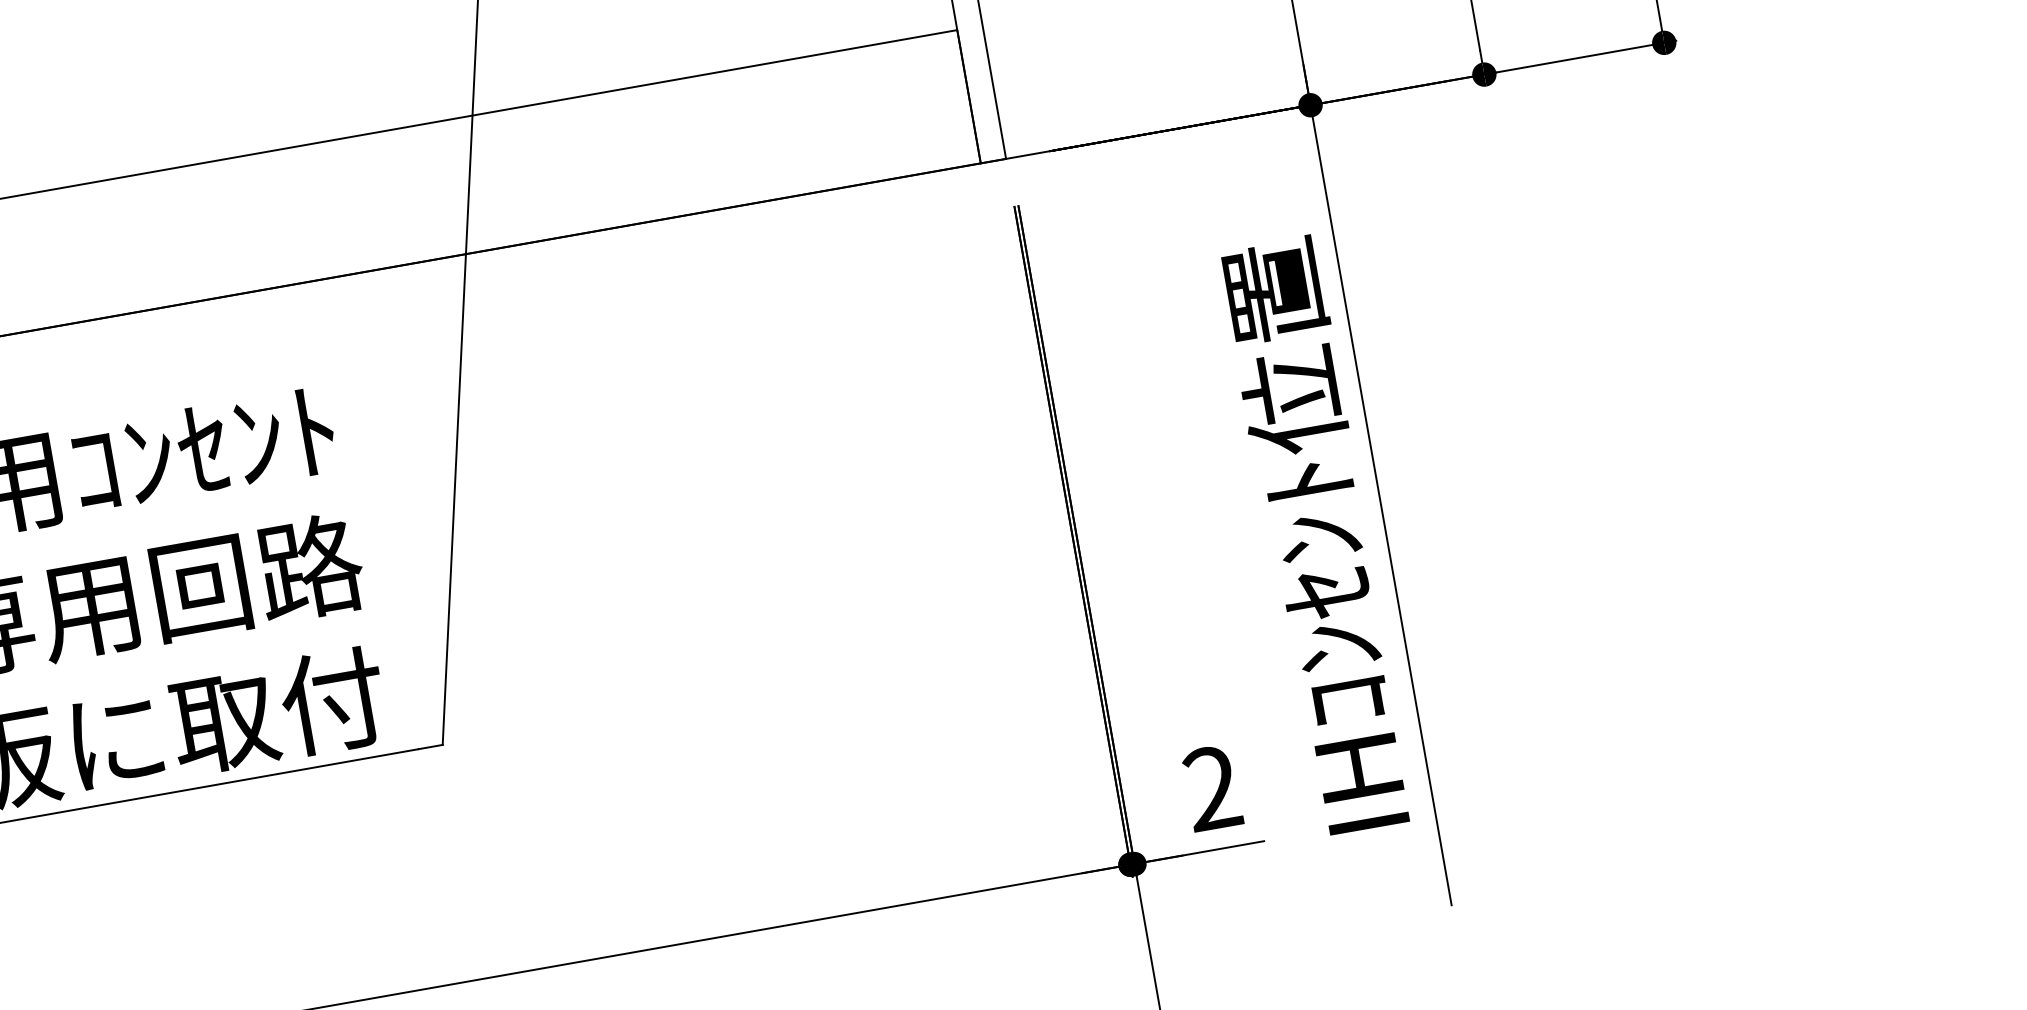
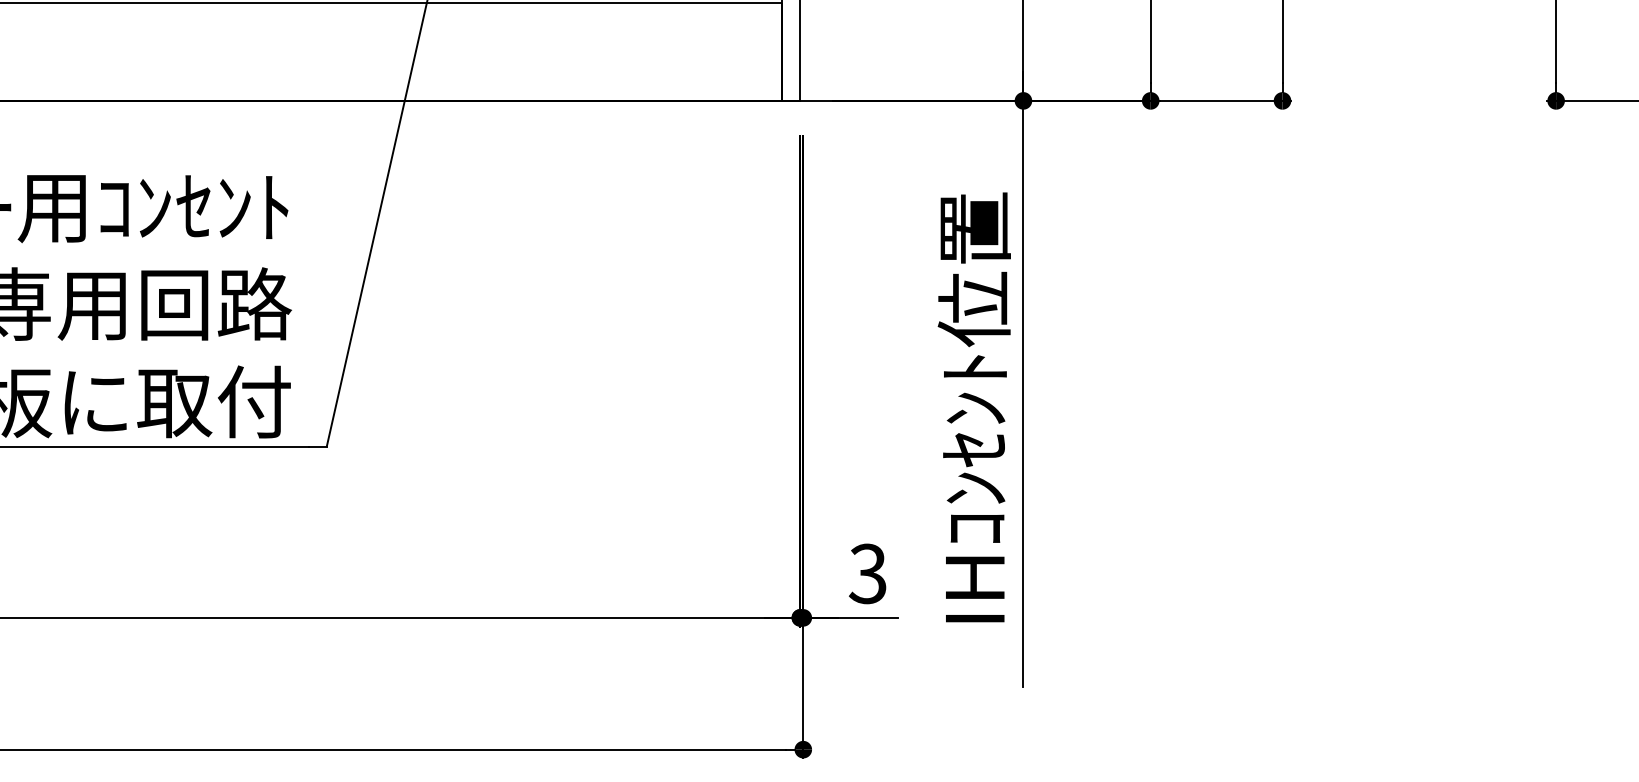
text: (1211, 789) -> (867, 574), 2 -> 3

